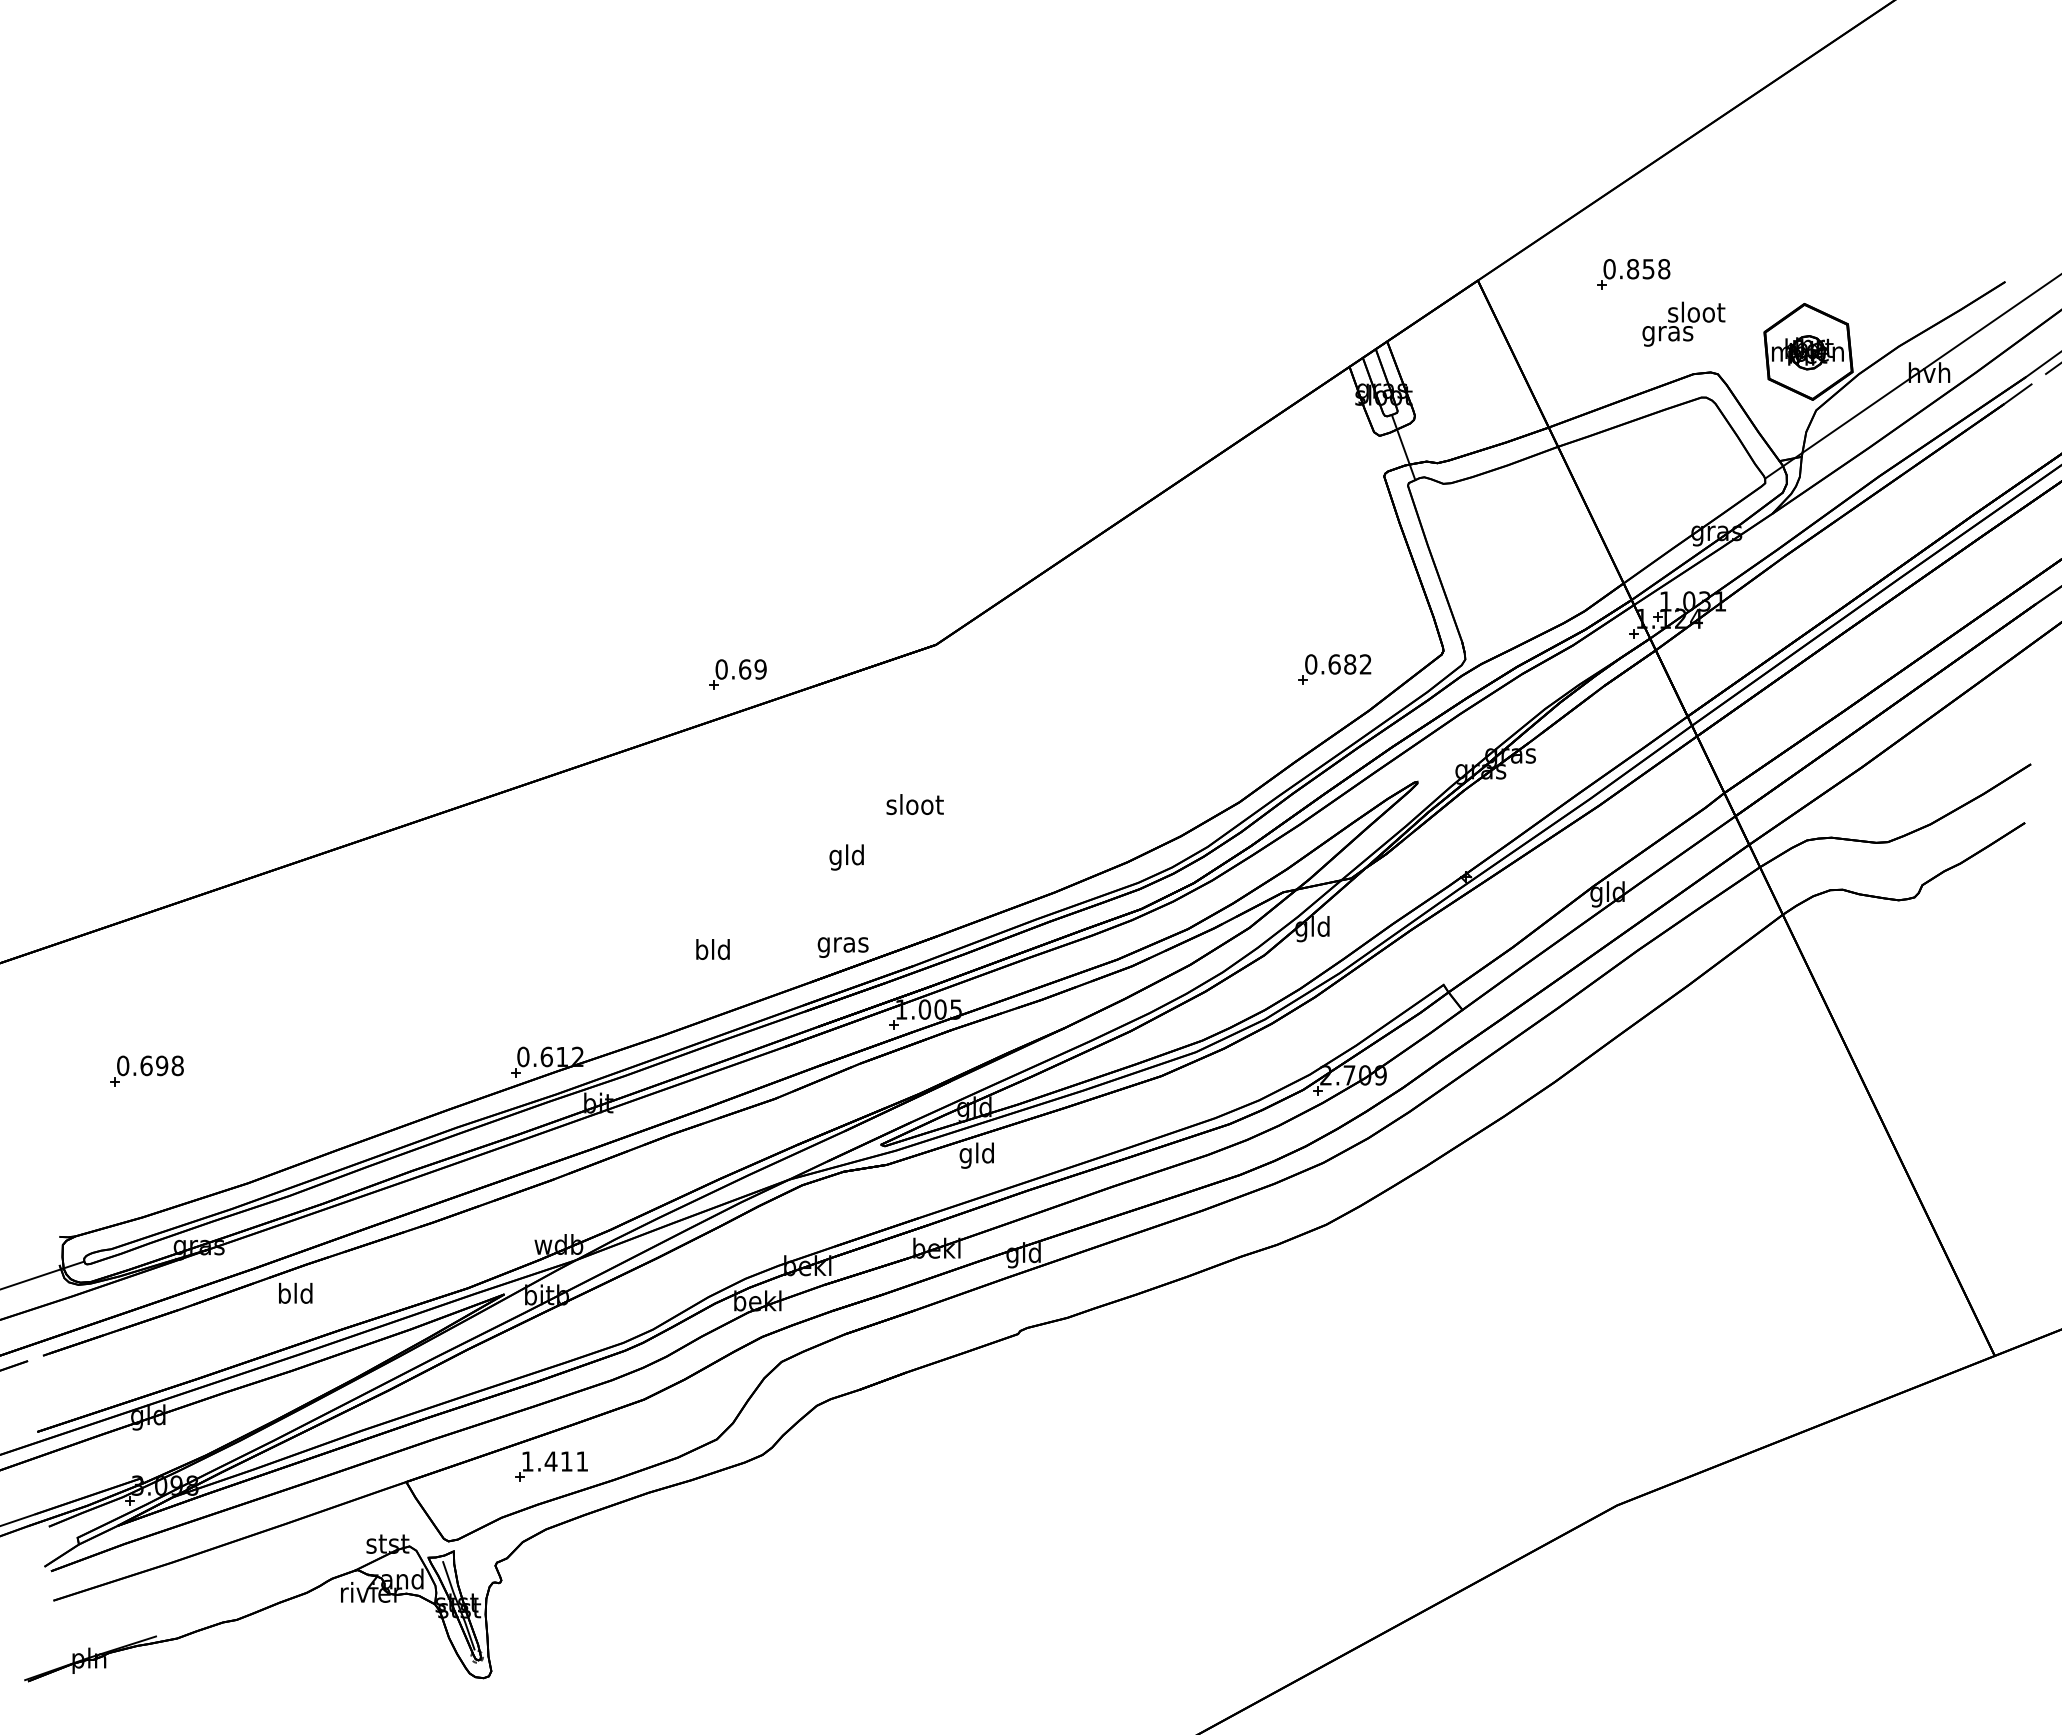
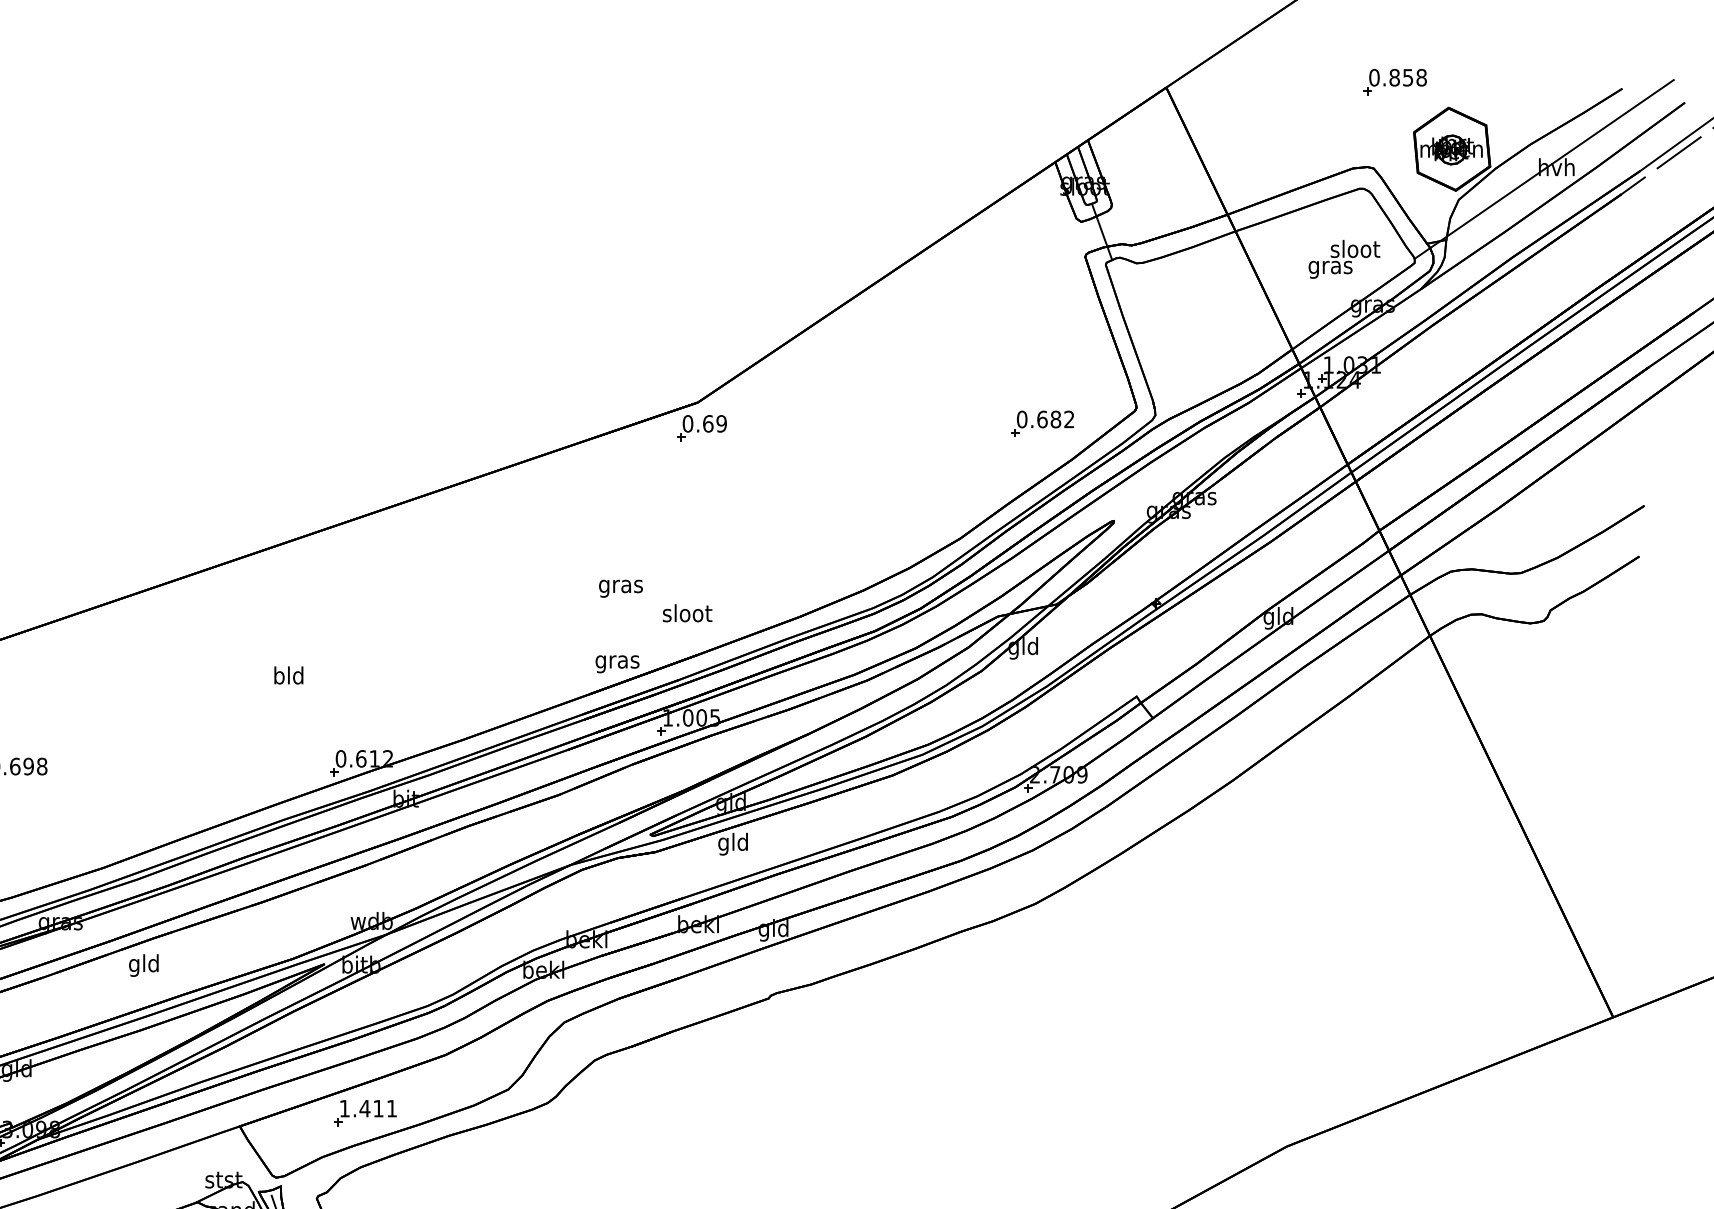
part: (1633, 274) -> (1395, 82), moved
text: (1683, 323) -> (1344, 258), moved
part: (737, 674) -> (701, 428), moved
text: (914, 804) -> (686, 613), moved
text: (846, 857) -> (620, 586), gld -> gras
text: (712, 949) -> (288, 675), moved
text: (284, 1295) -> (134, 965), bld -> gld

